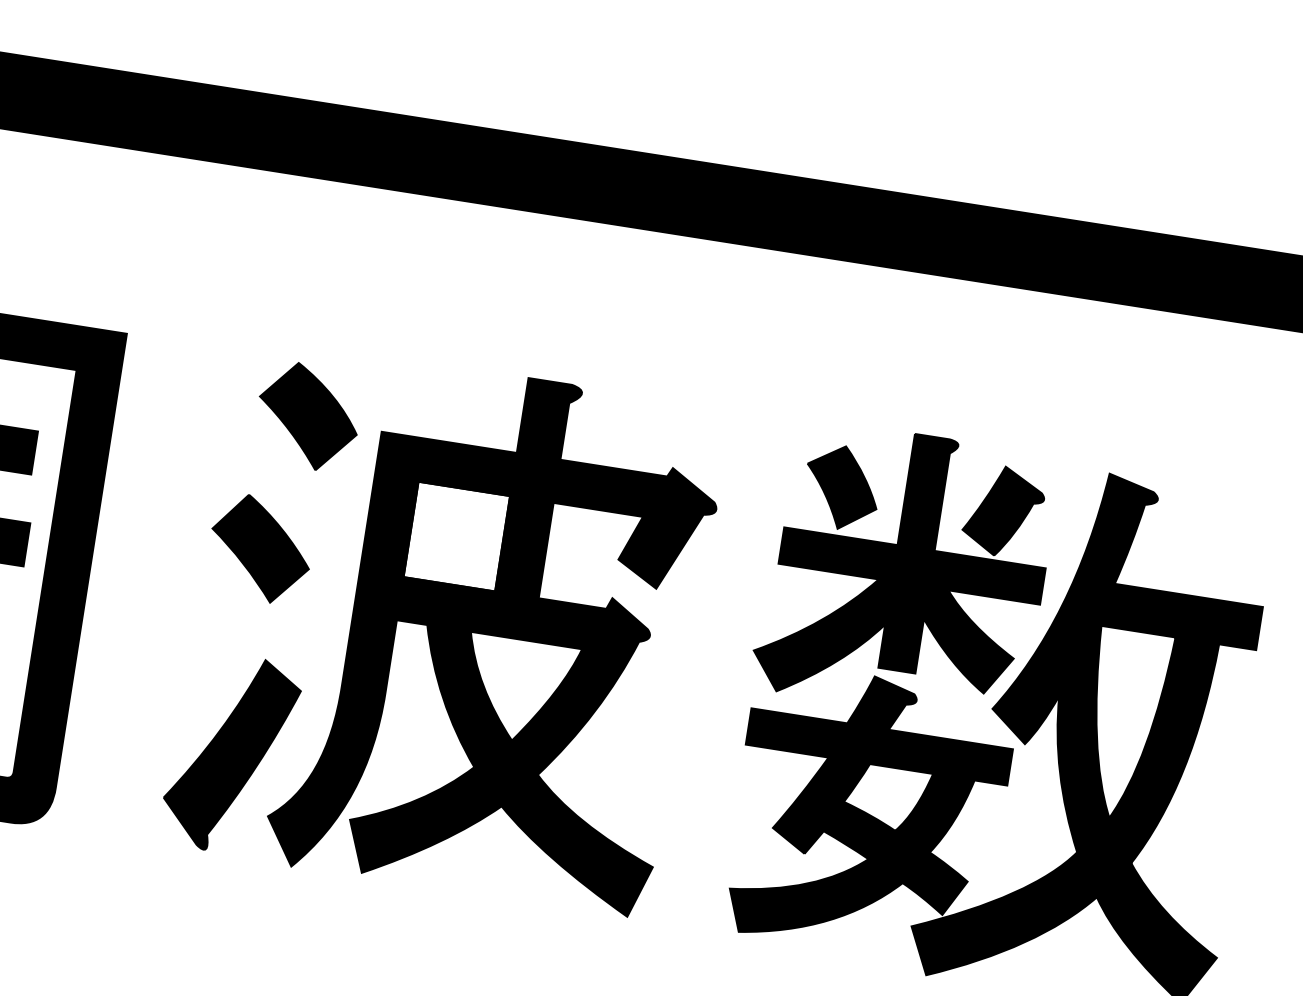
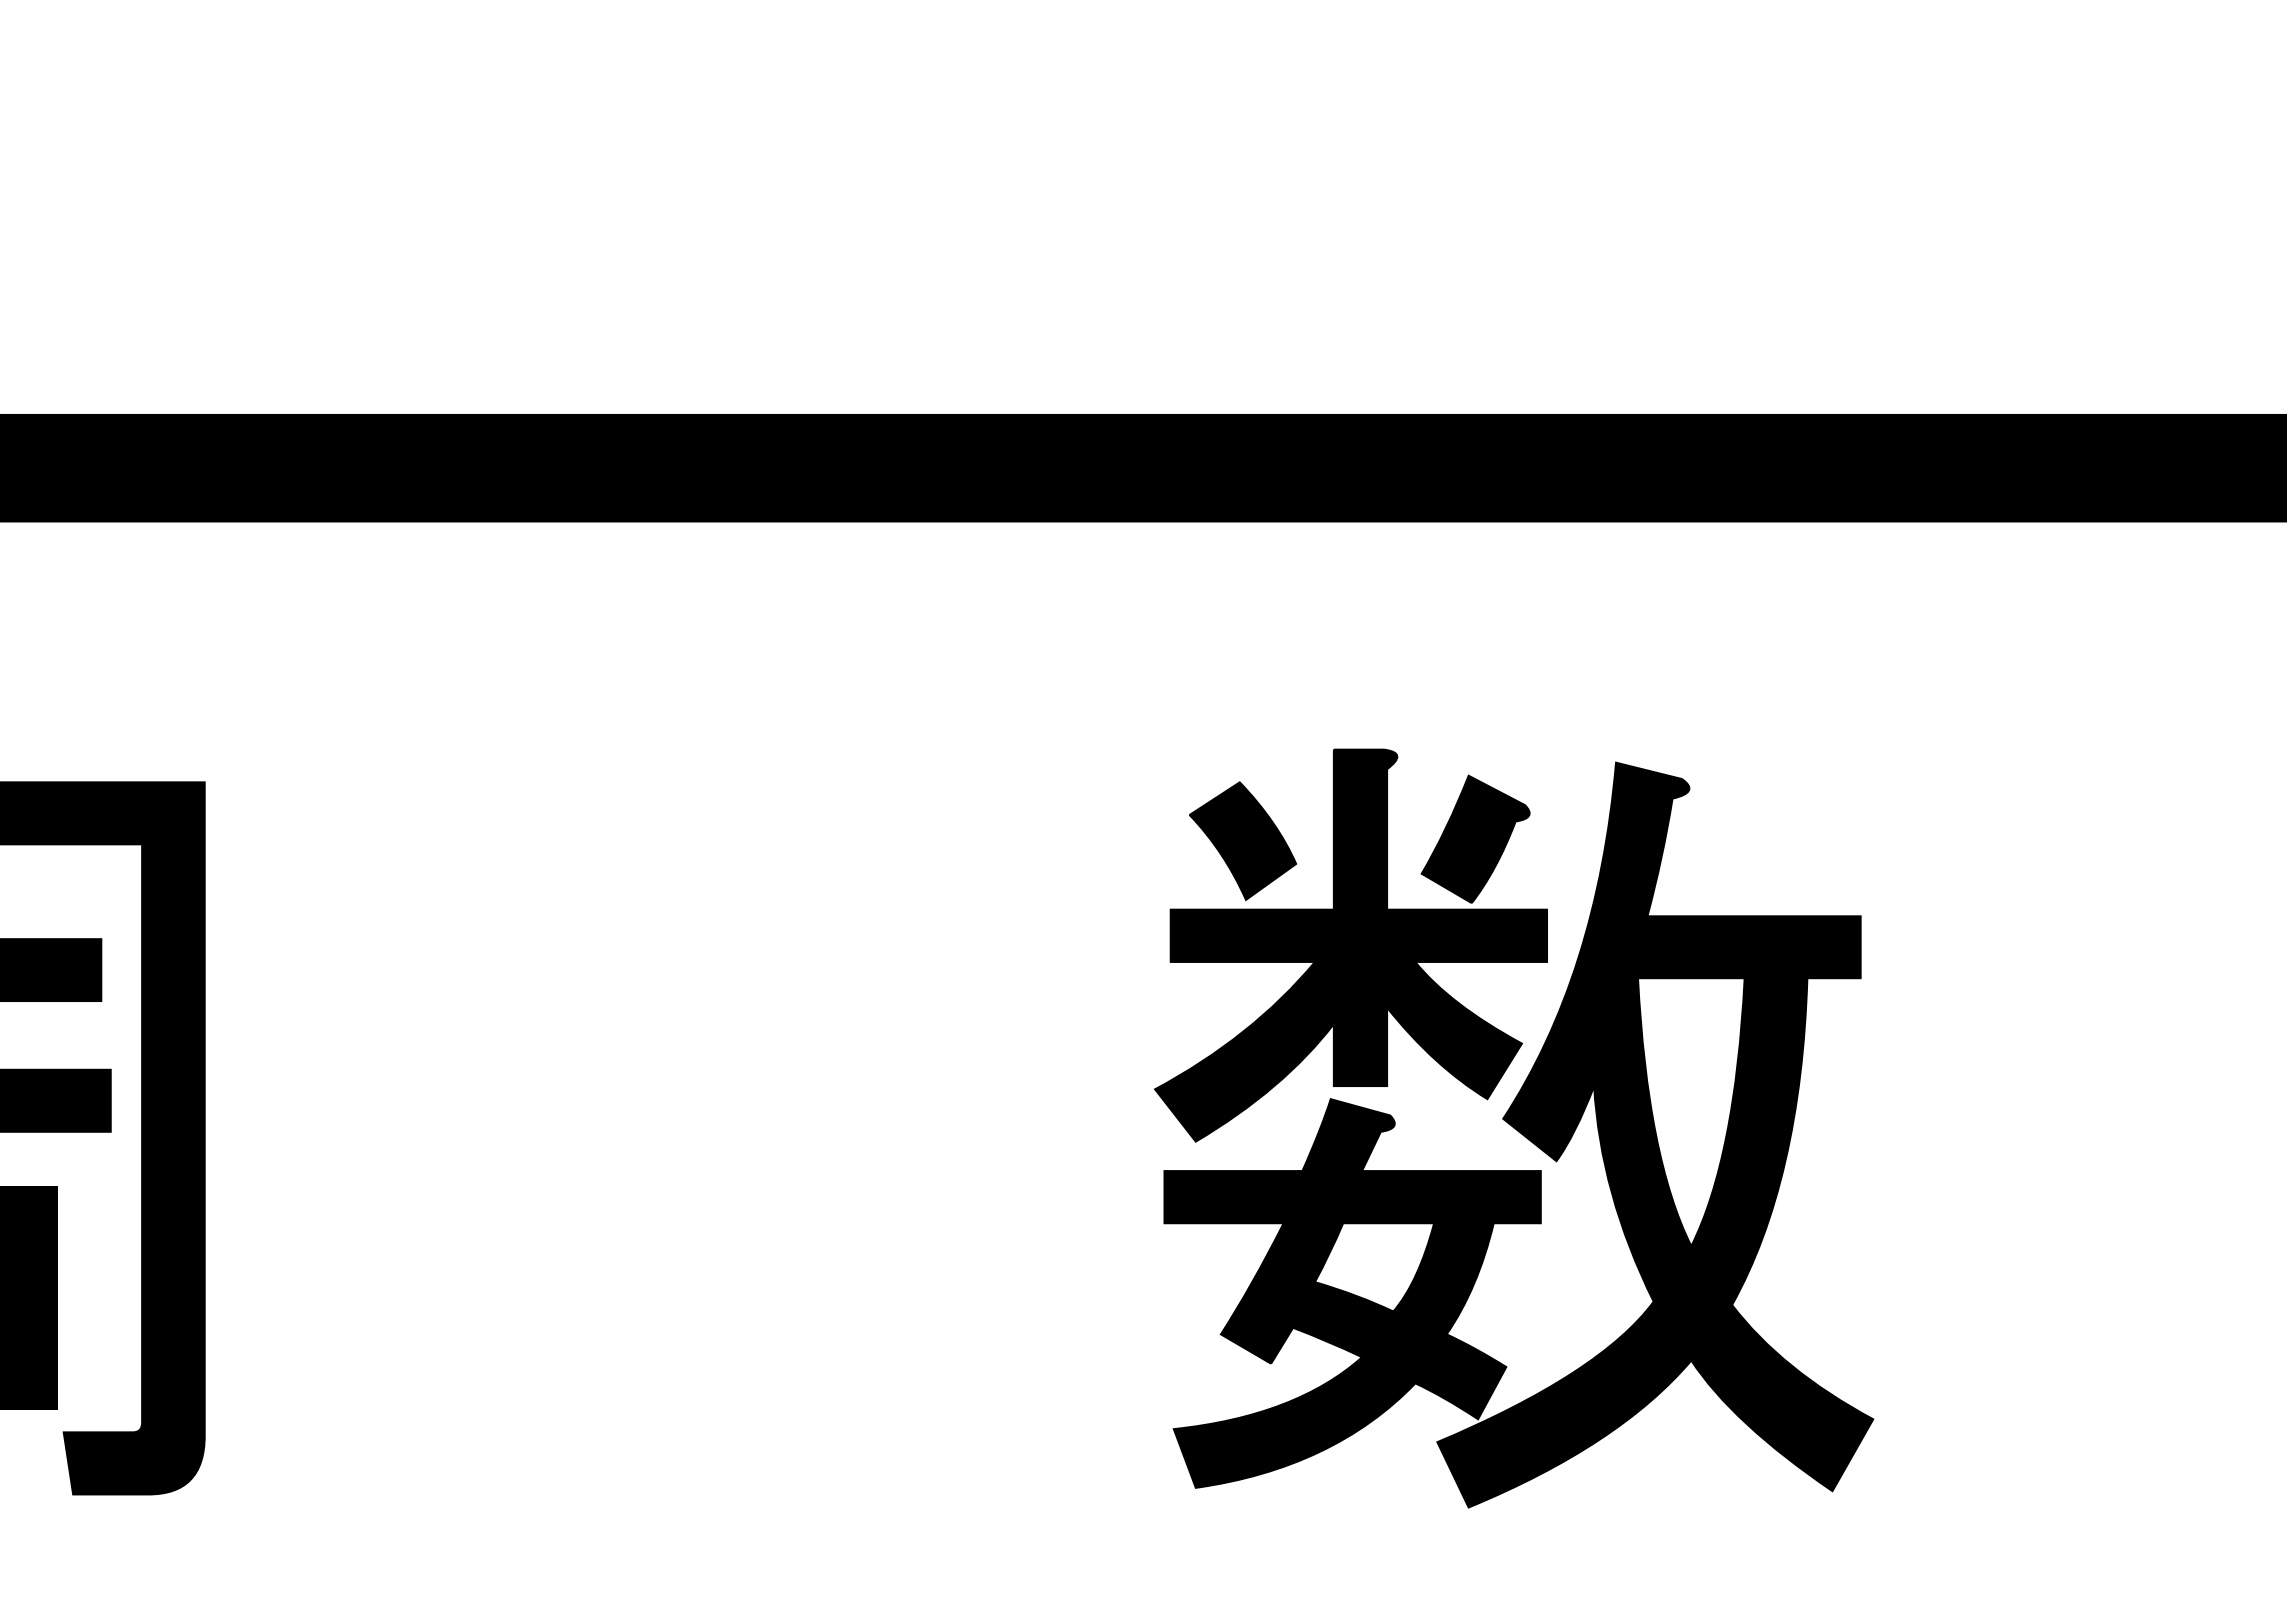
part: (444, 627) -> (715, 1125), removed

